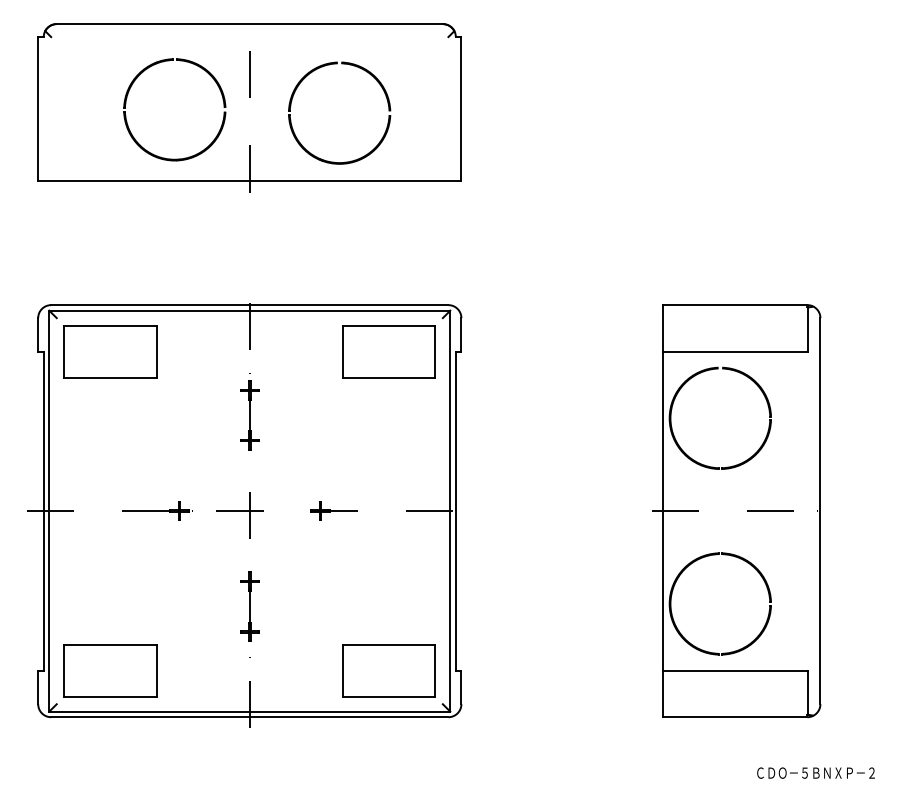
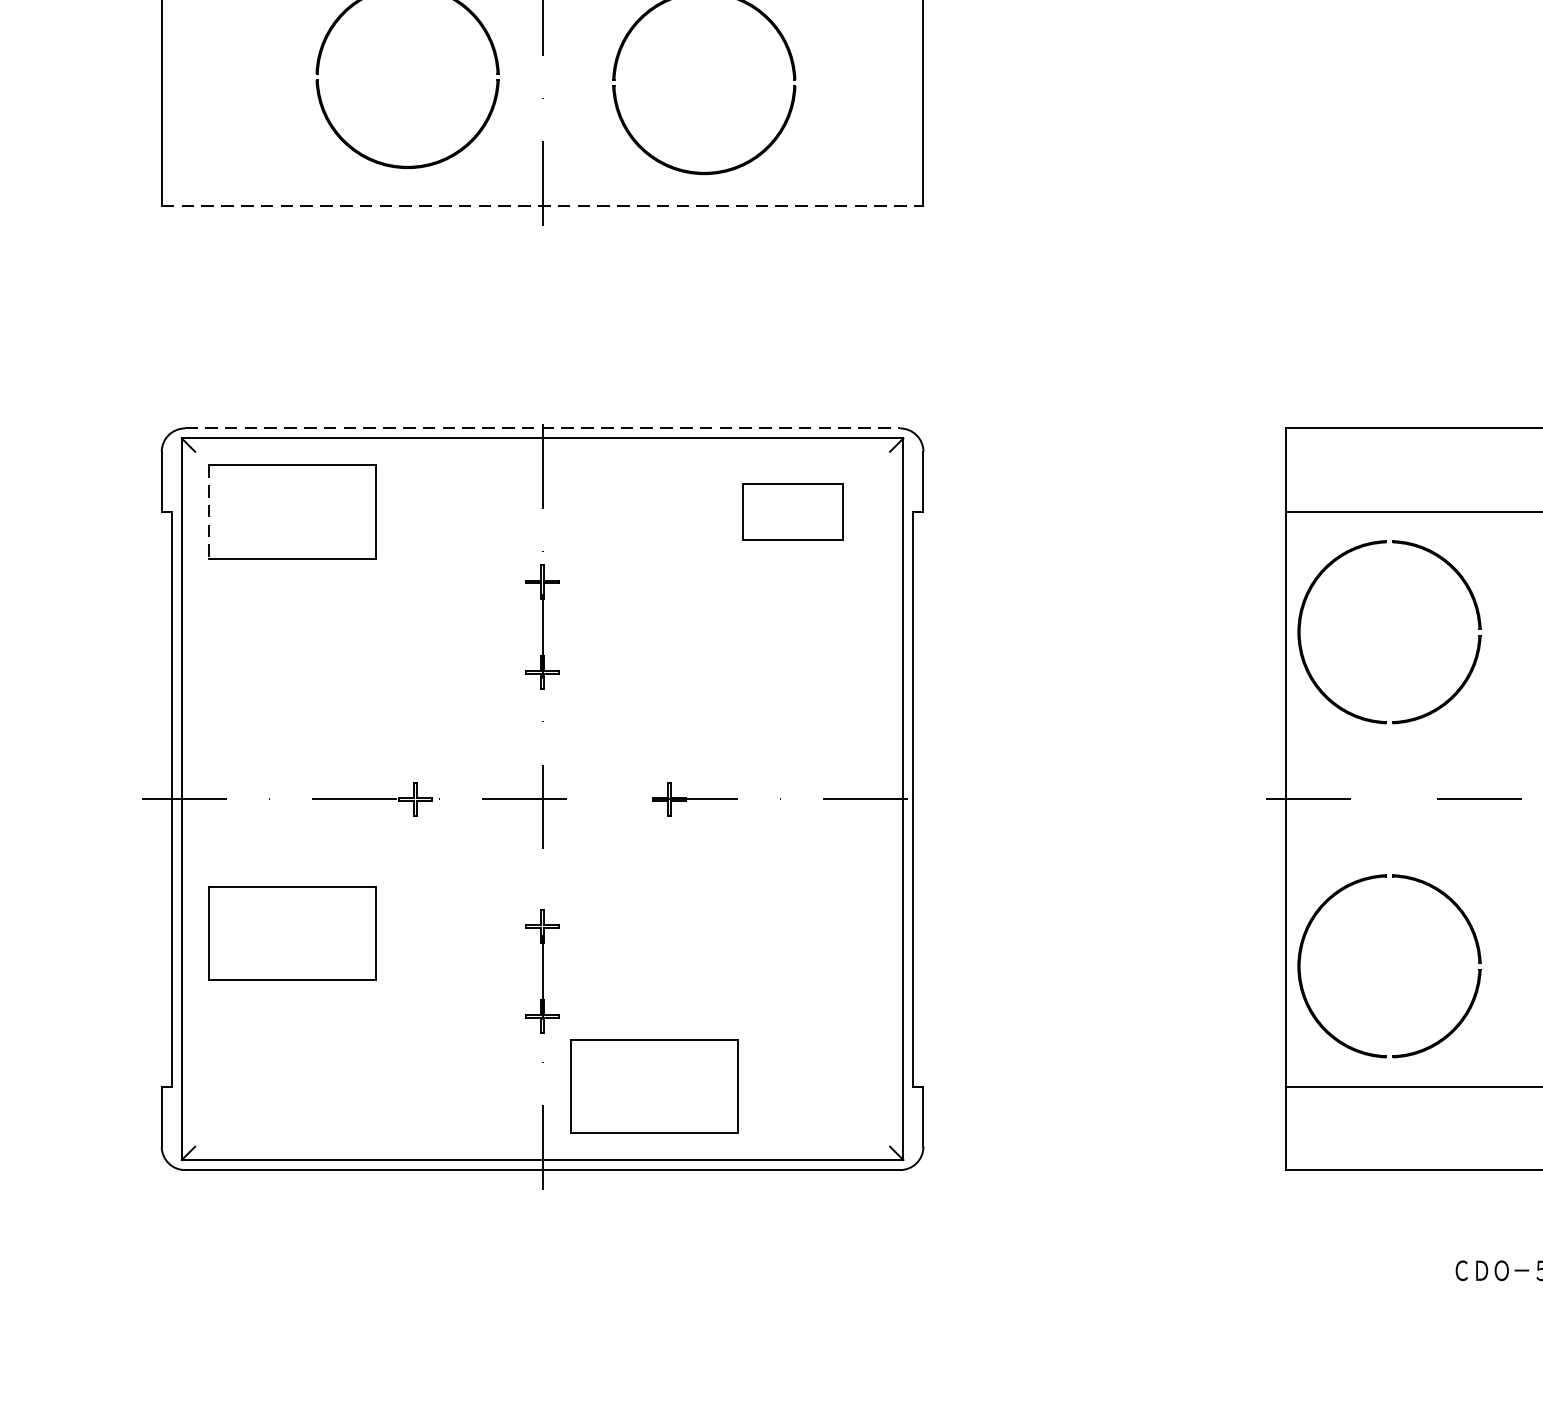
line: (249, 181) -> (542, 205), solid -> dashed
line: (249, 305) -> (542, 429), solid -> dashed
line: (64, 351) -> (209, 511), solid -> dashed
part: (388, 351) -> (792, 511), size x0.6
part: (110, 670) -> (291, 933), moved
part: (388, 670) -> (653, 1086), moved

